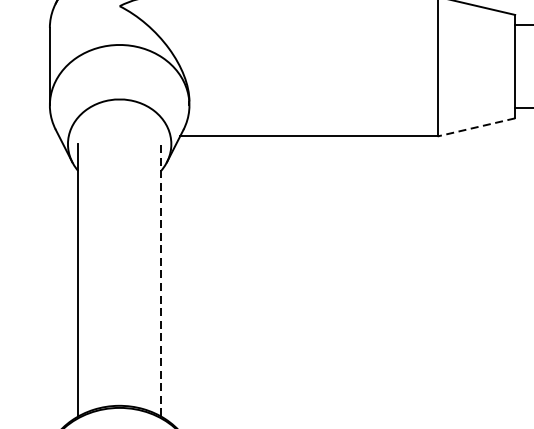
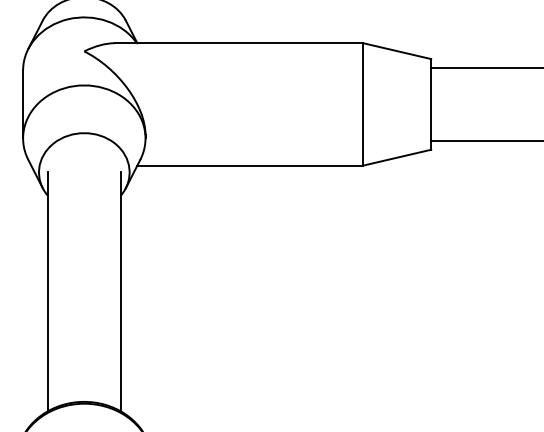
line: (476, 127) -> (397, 157), dashed -> solid
line: (160, 279) -> (120, 291), dashed -> solid

